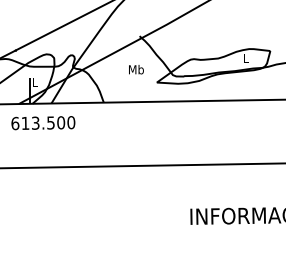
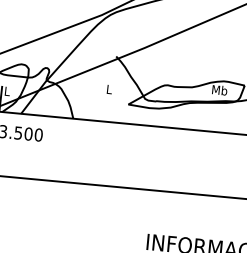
text: (245, 58) -> (219, 90), L -> Mb
text: (136, 69) -> (109, 89), Mb -> L

